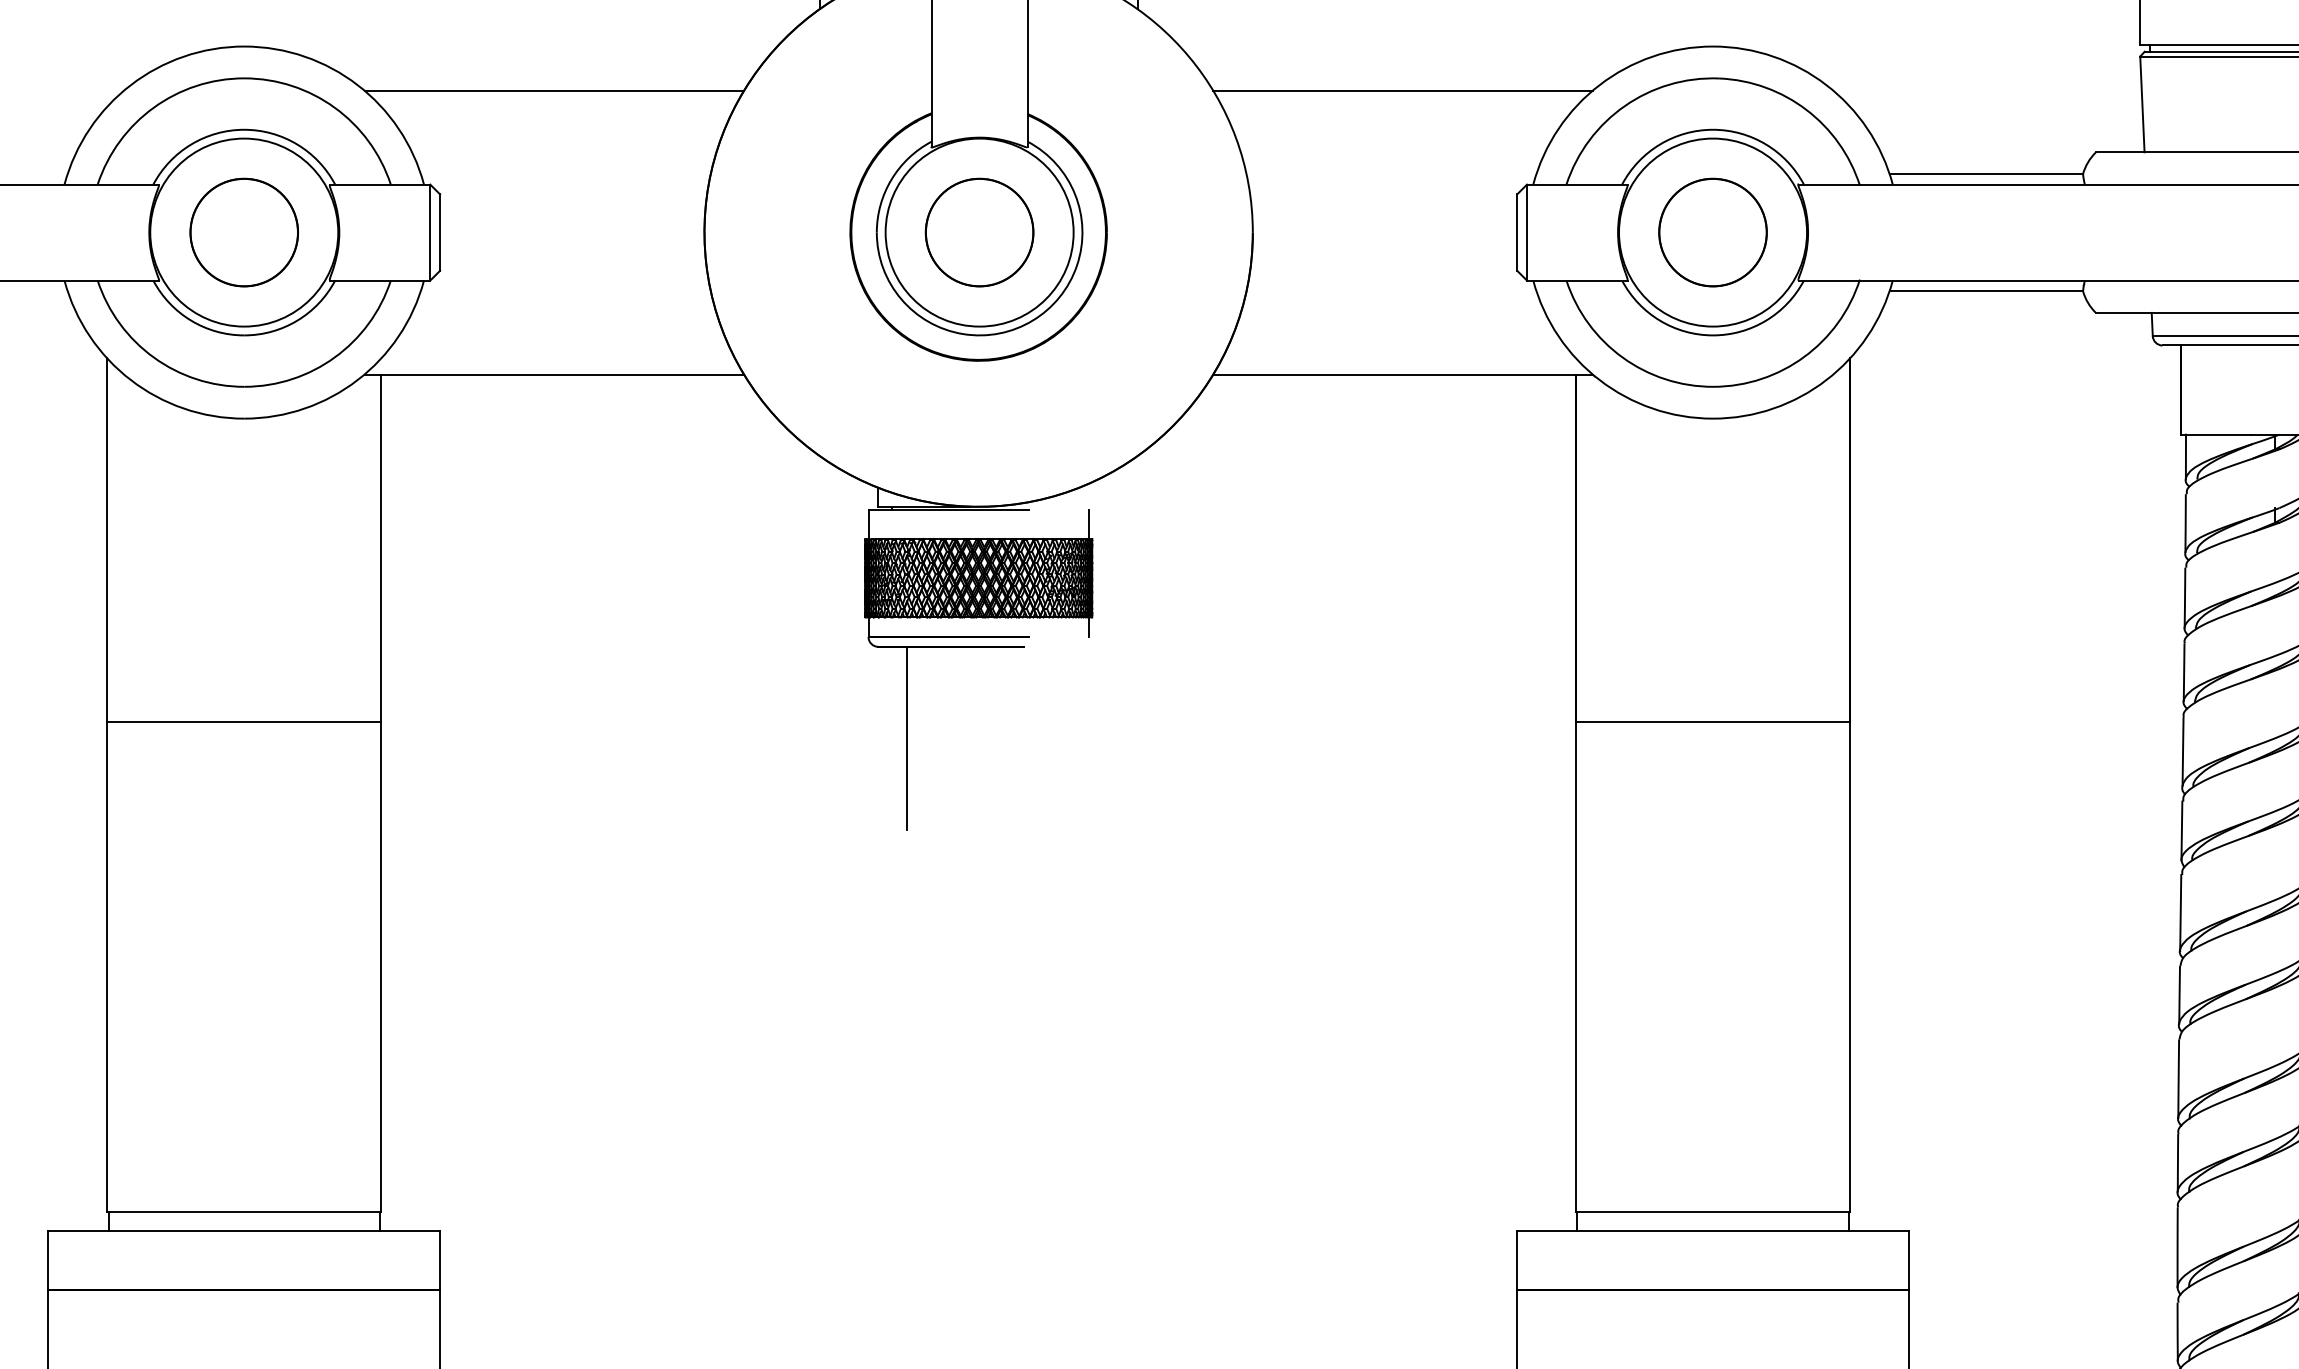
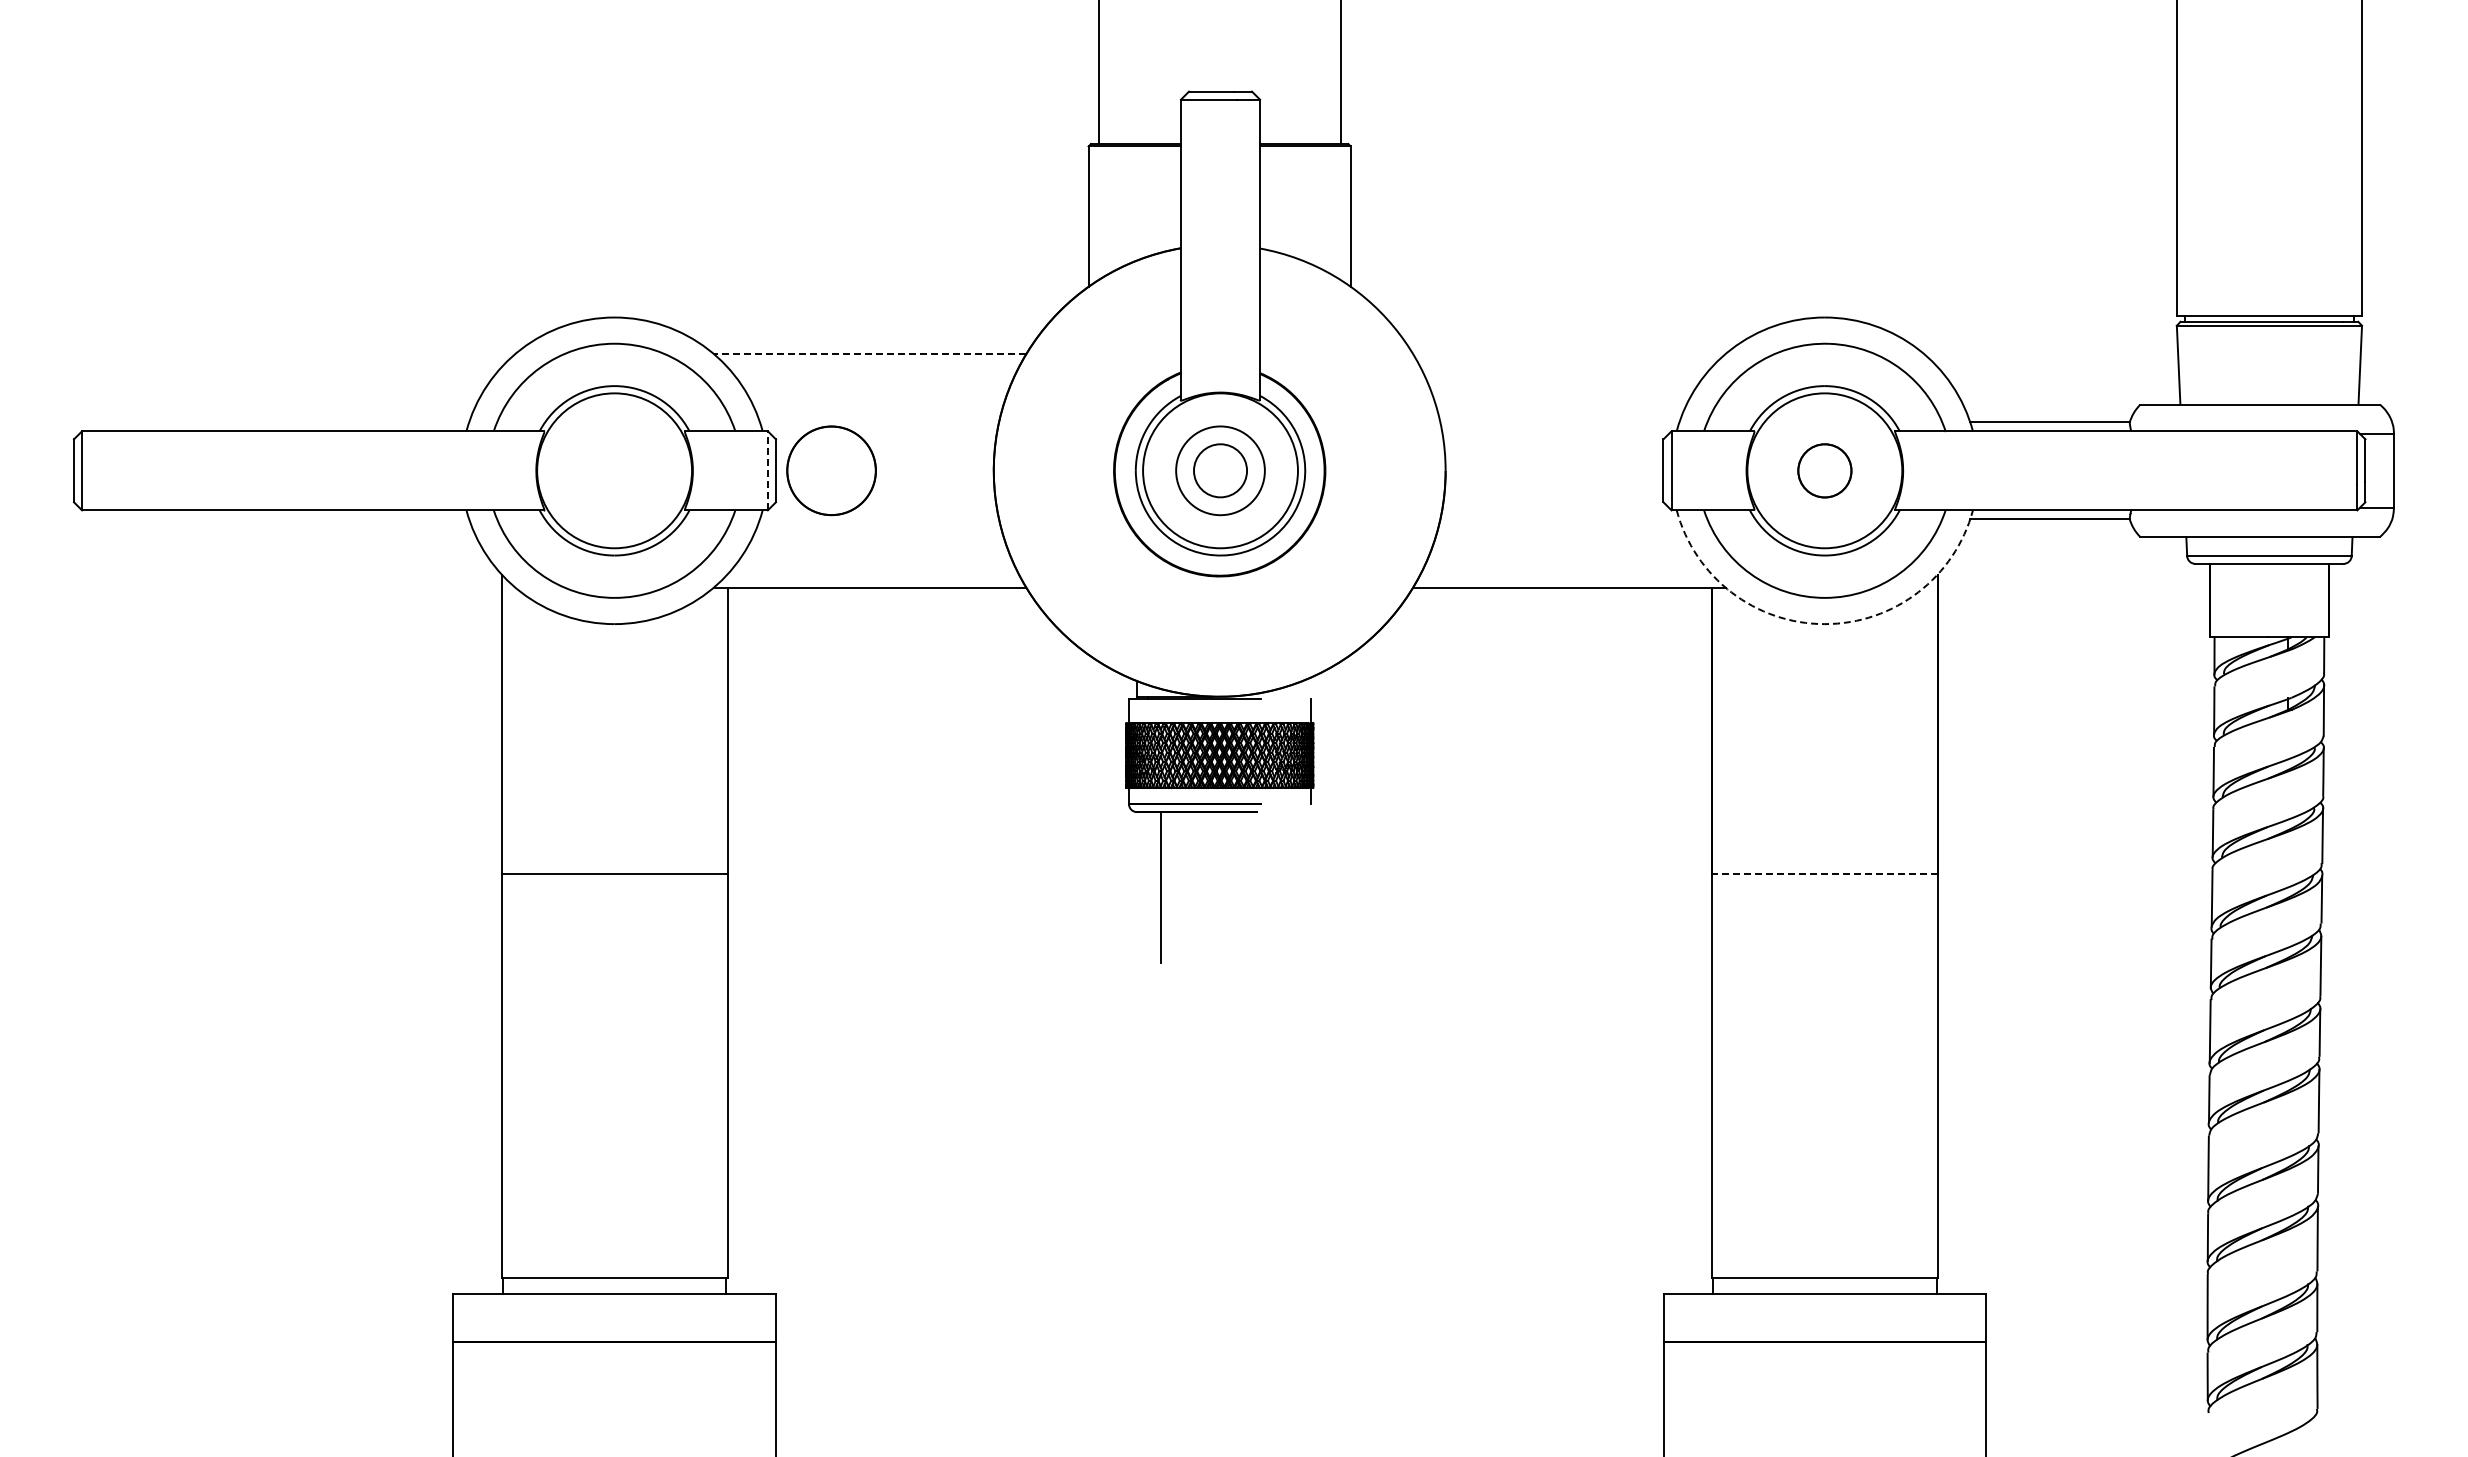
line: (553, 90) -> (869, 353), solid -> dashed
line: (1403, 90) -> (1569, 353), removed
part: (244, 232) -> (831, 470), moved
line: (429, 232) -> (767, 470), solid -> dashed
circle: (979, 232) -> (1220, 470), size x0.6
part: (1712, 232) -> (1824, 470), size x0.6
arc: (1712, 419) -> (1824, 624), solid -> dashed
line: (1712, 722) -> (1824, 874), solid -> dashed

